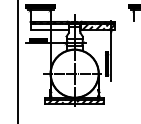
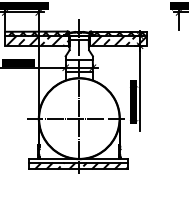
hatch: (49, 27) -> (37, 41), added

